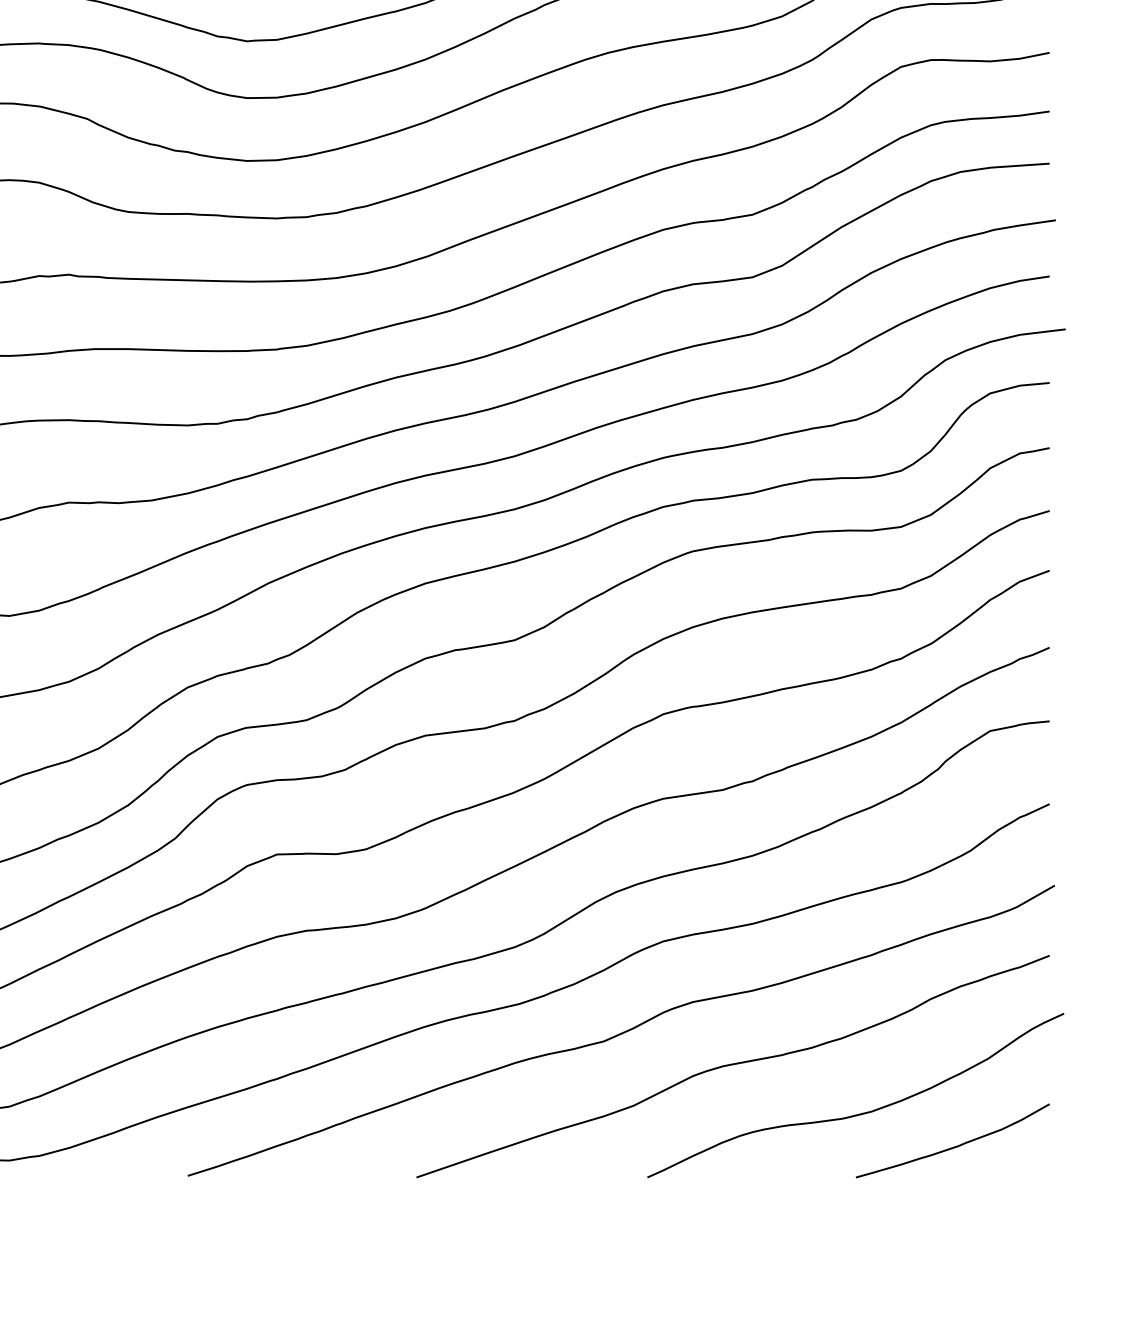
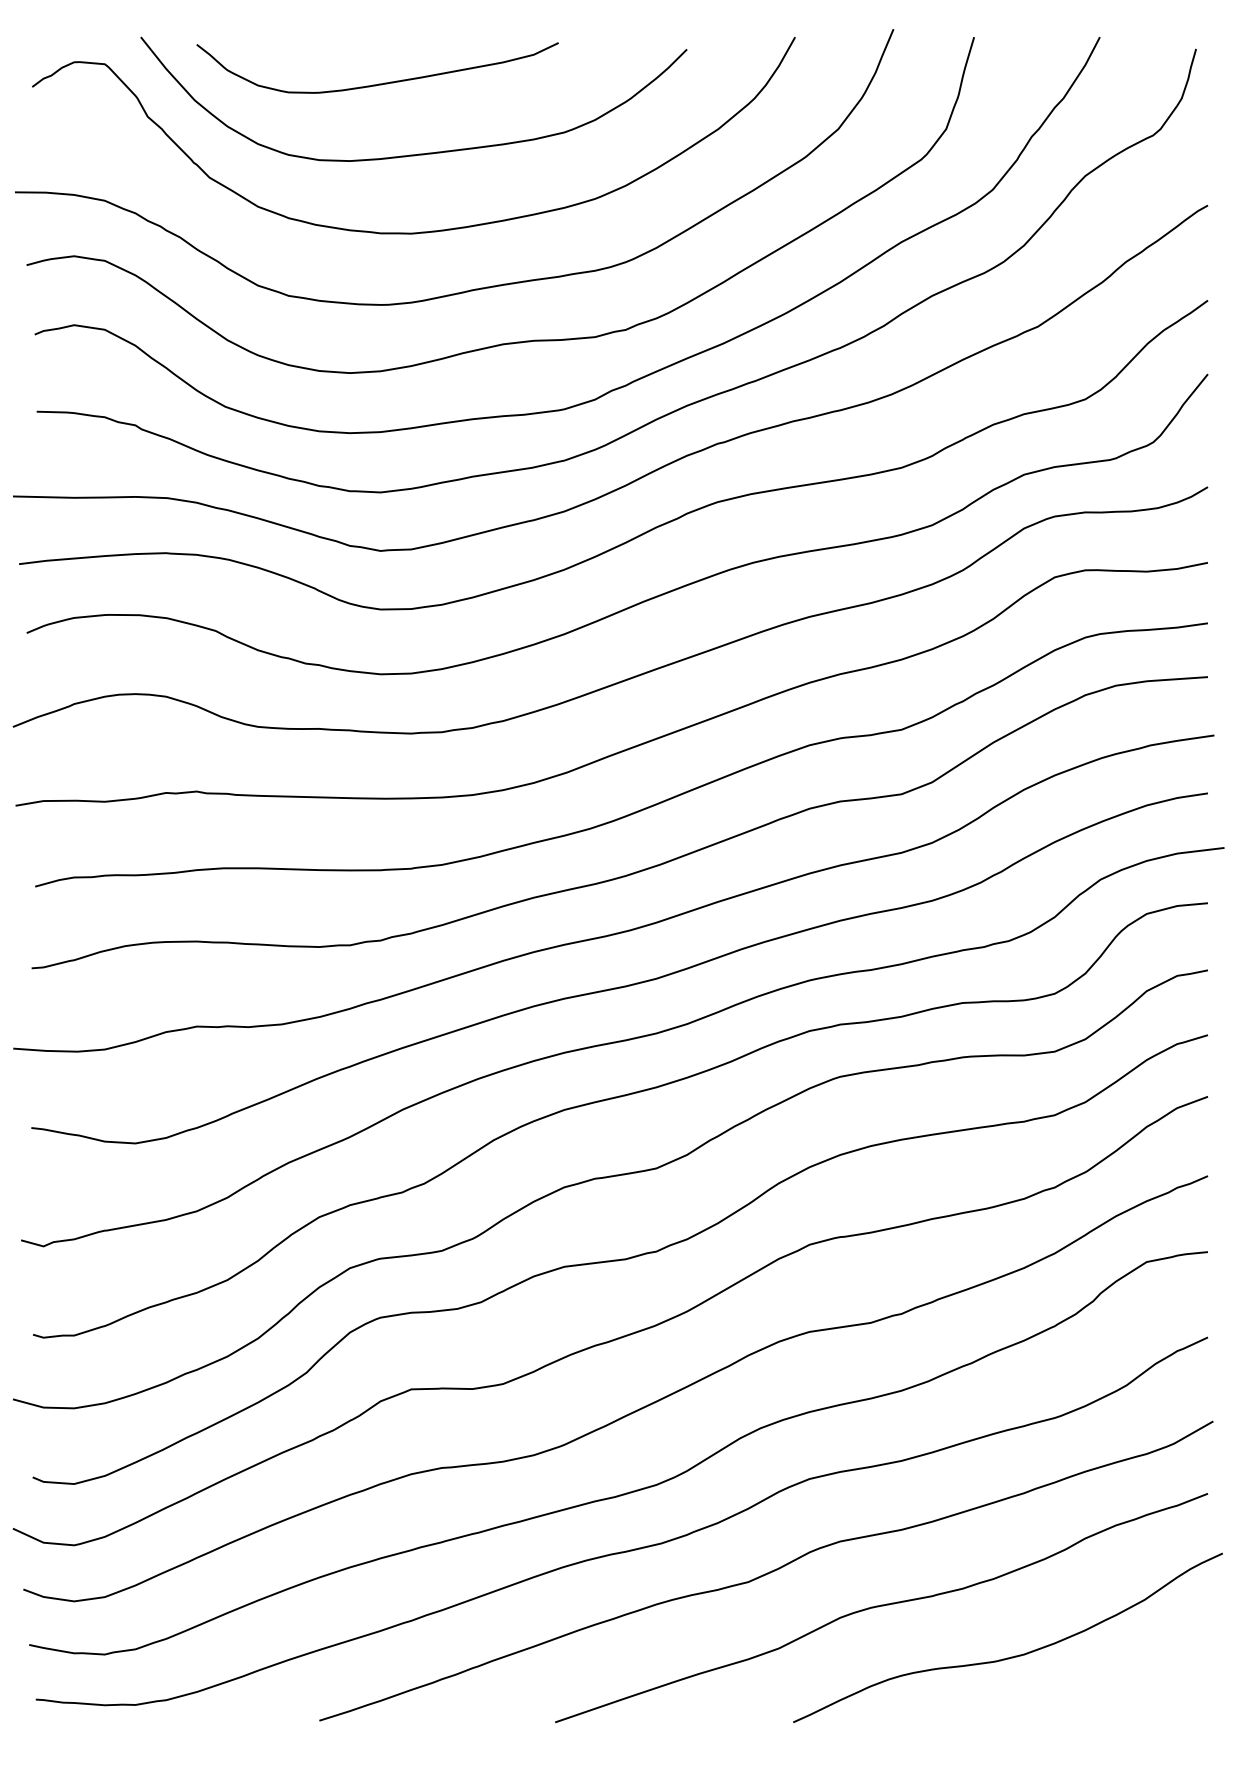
curve: (956, 1145) -> (1111, 1689), removed

